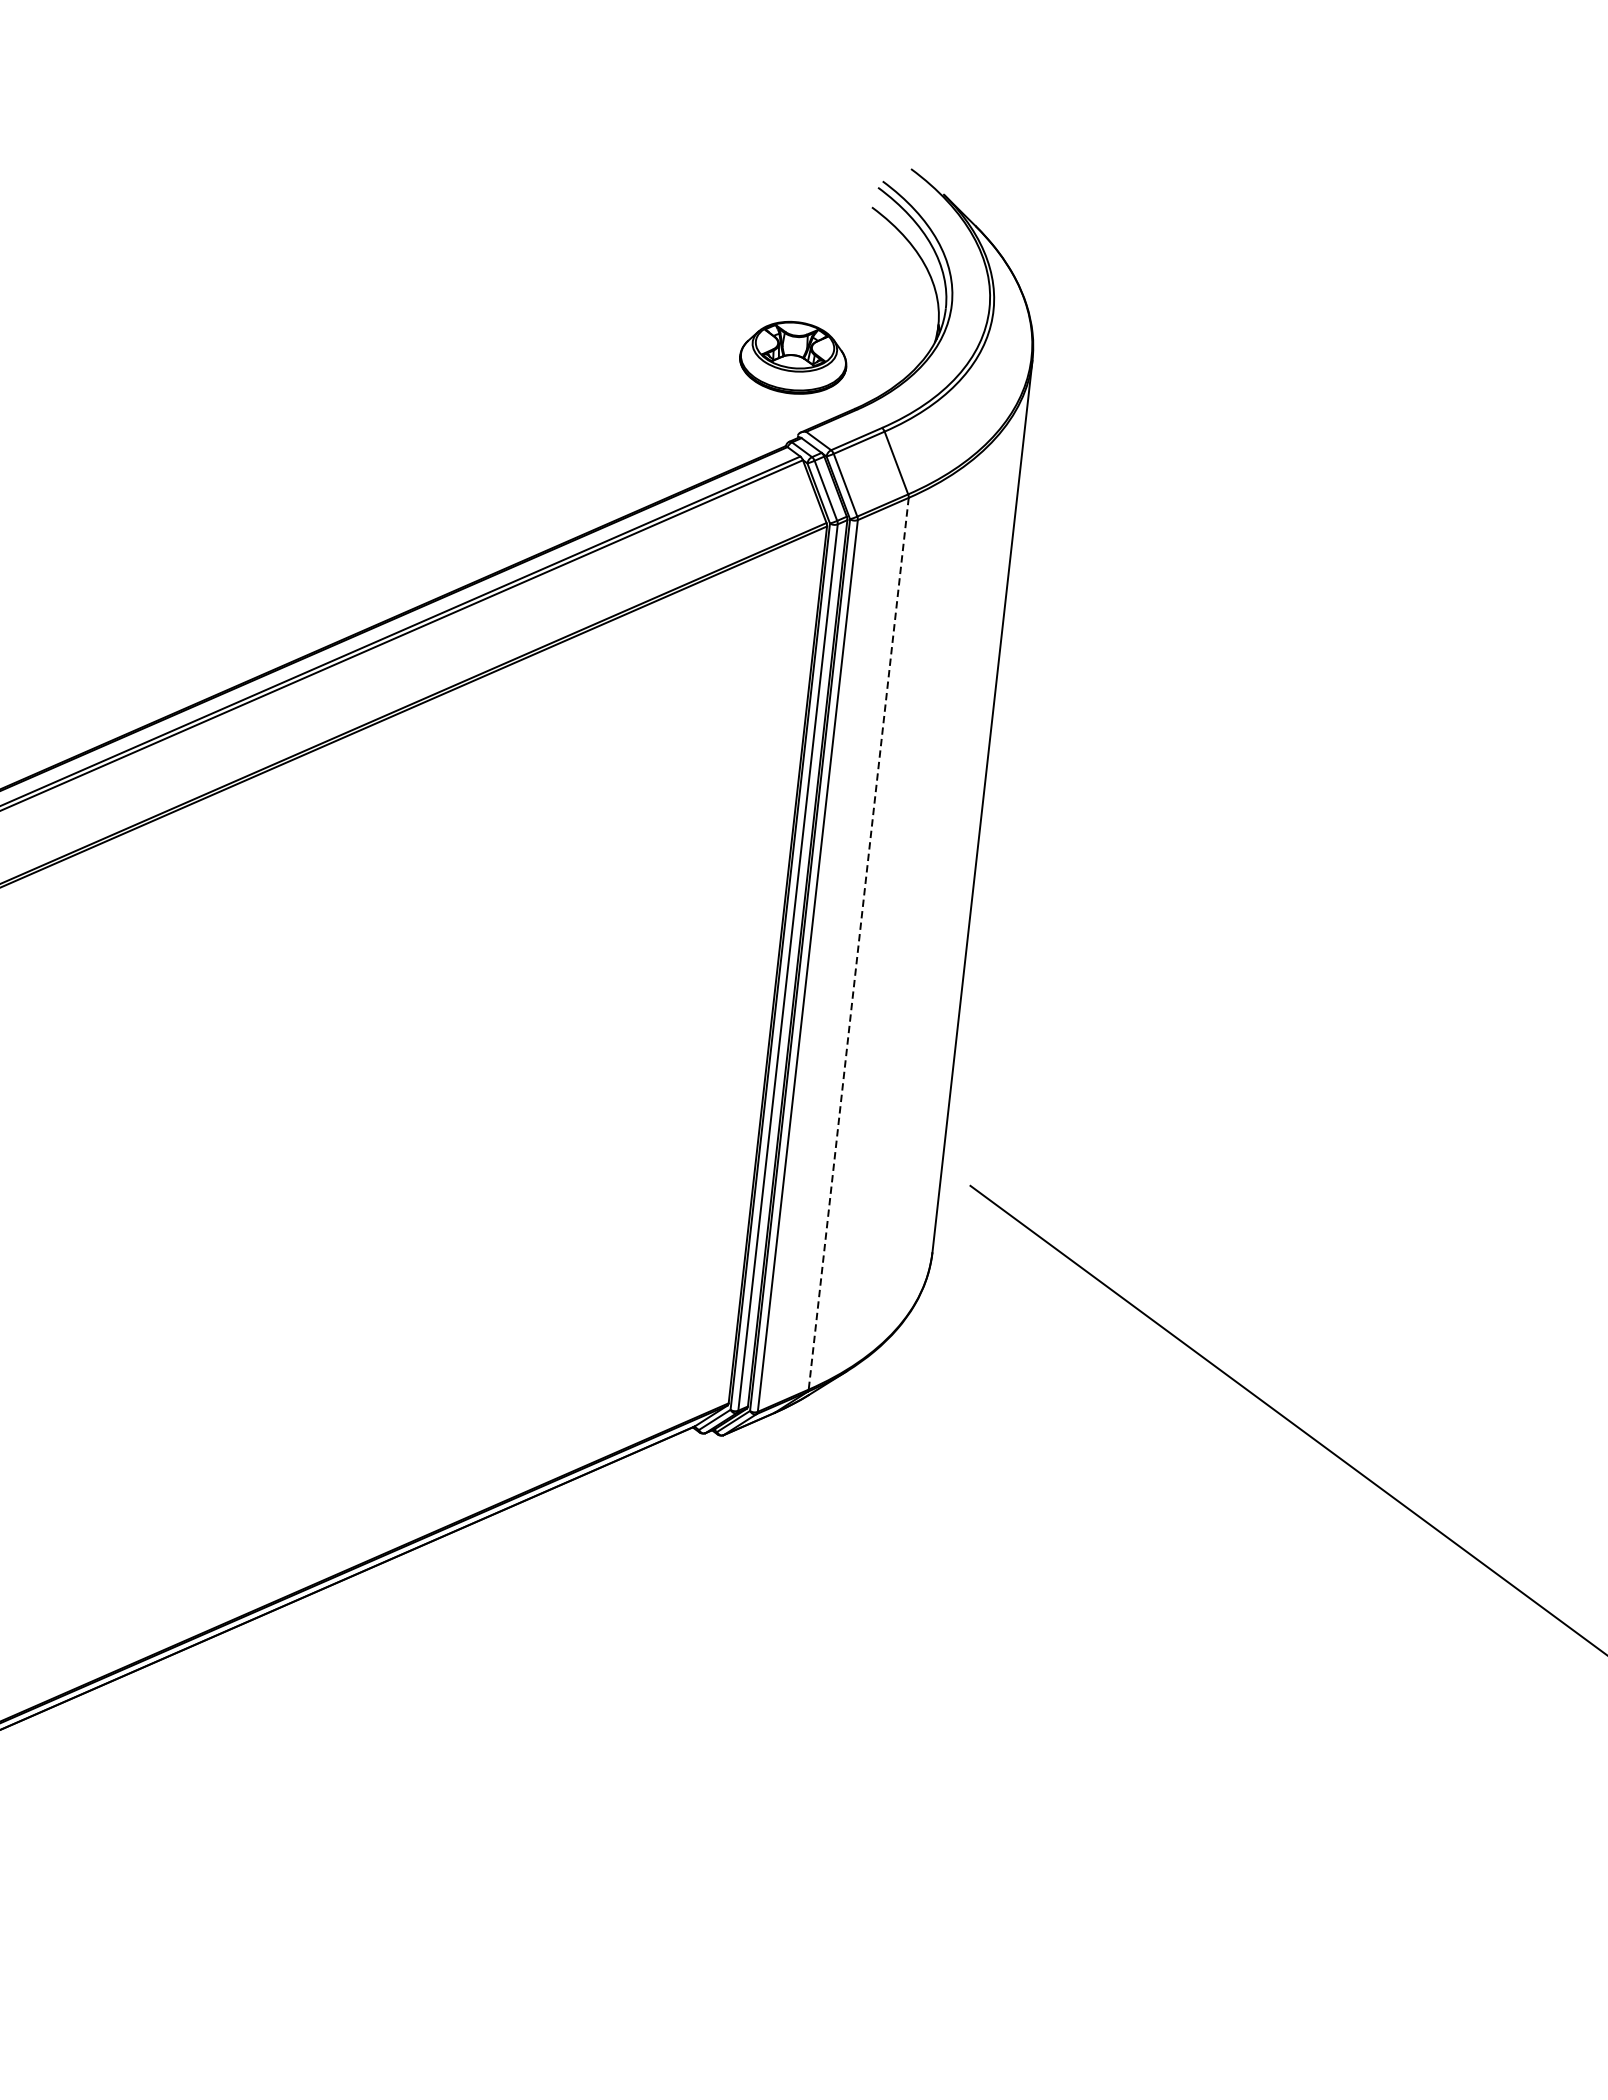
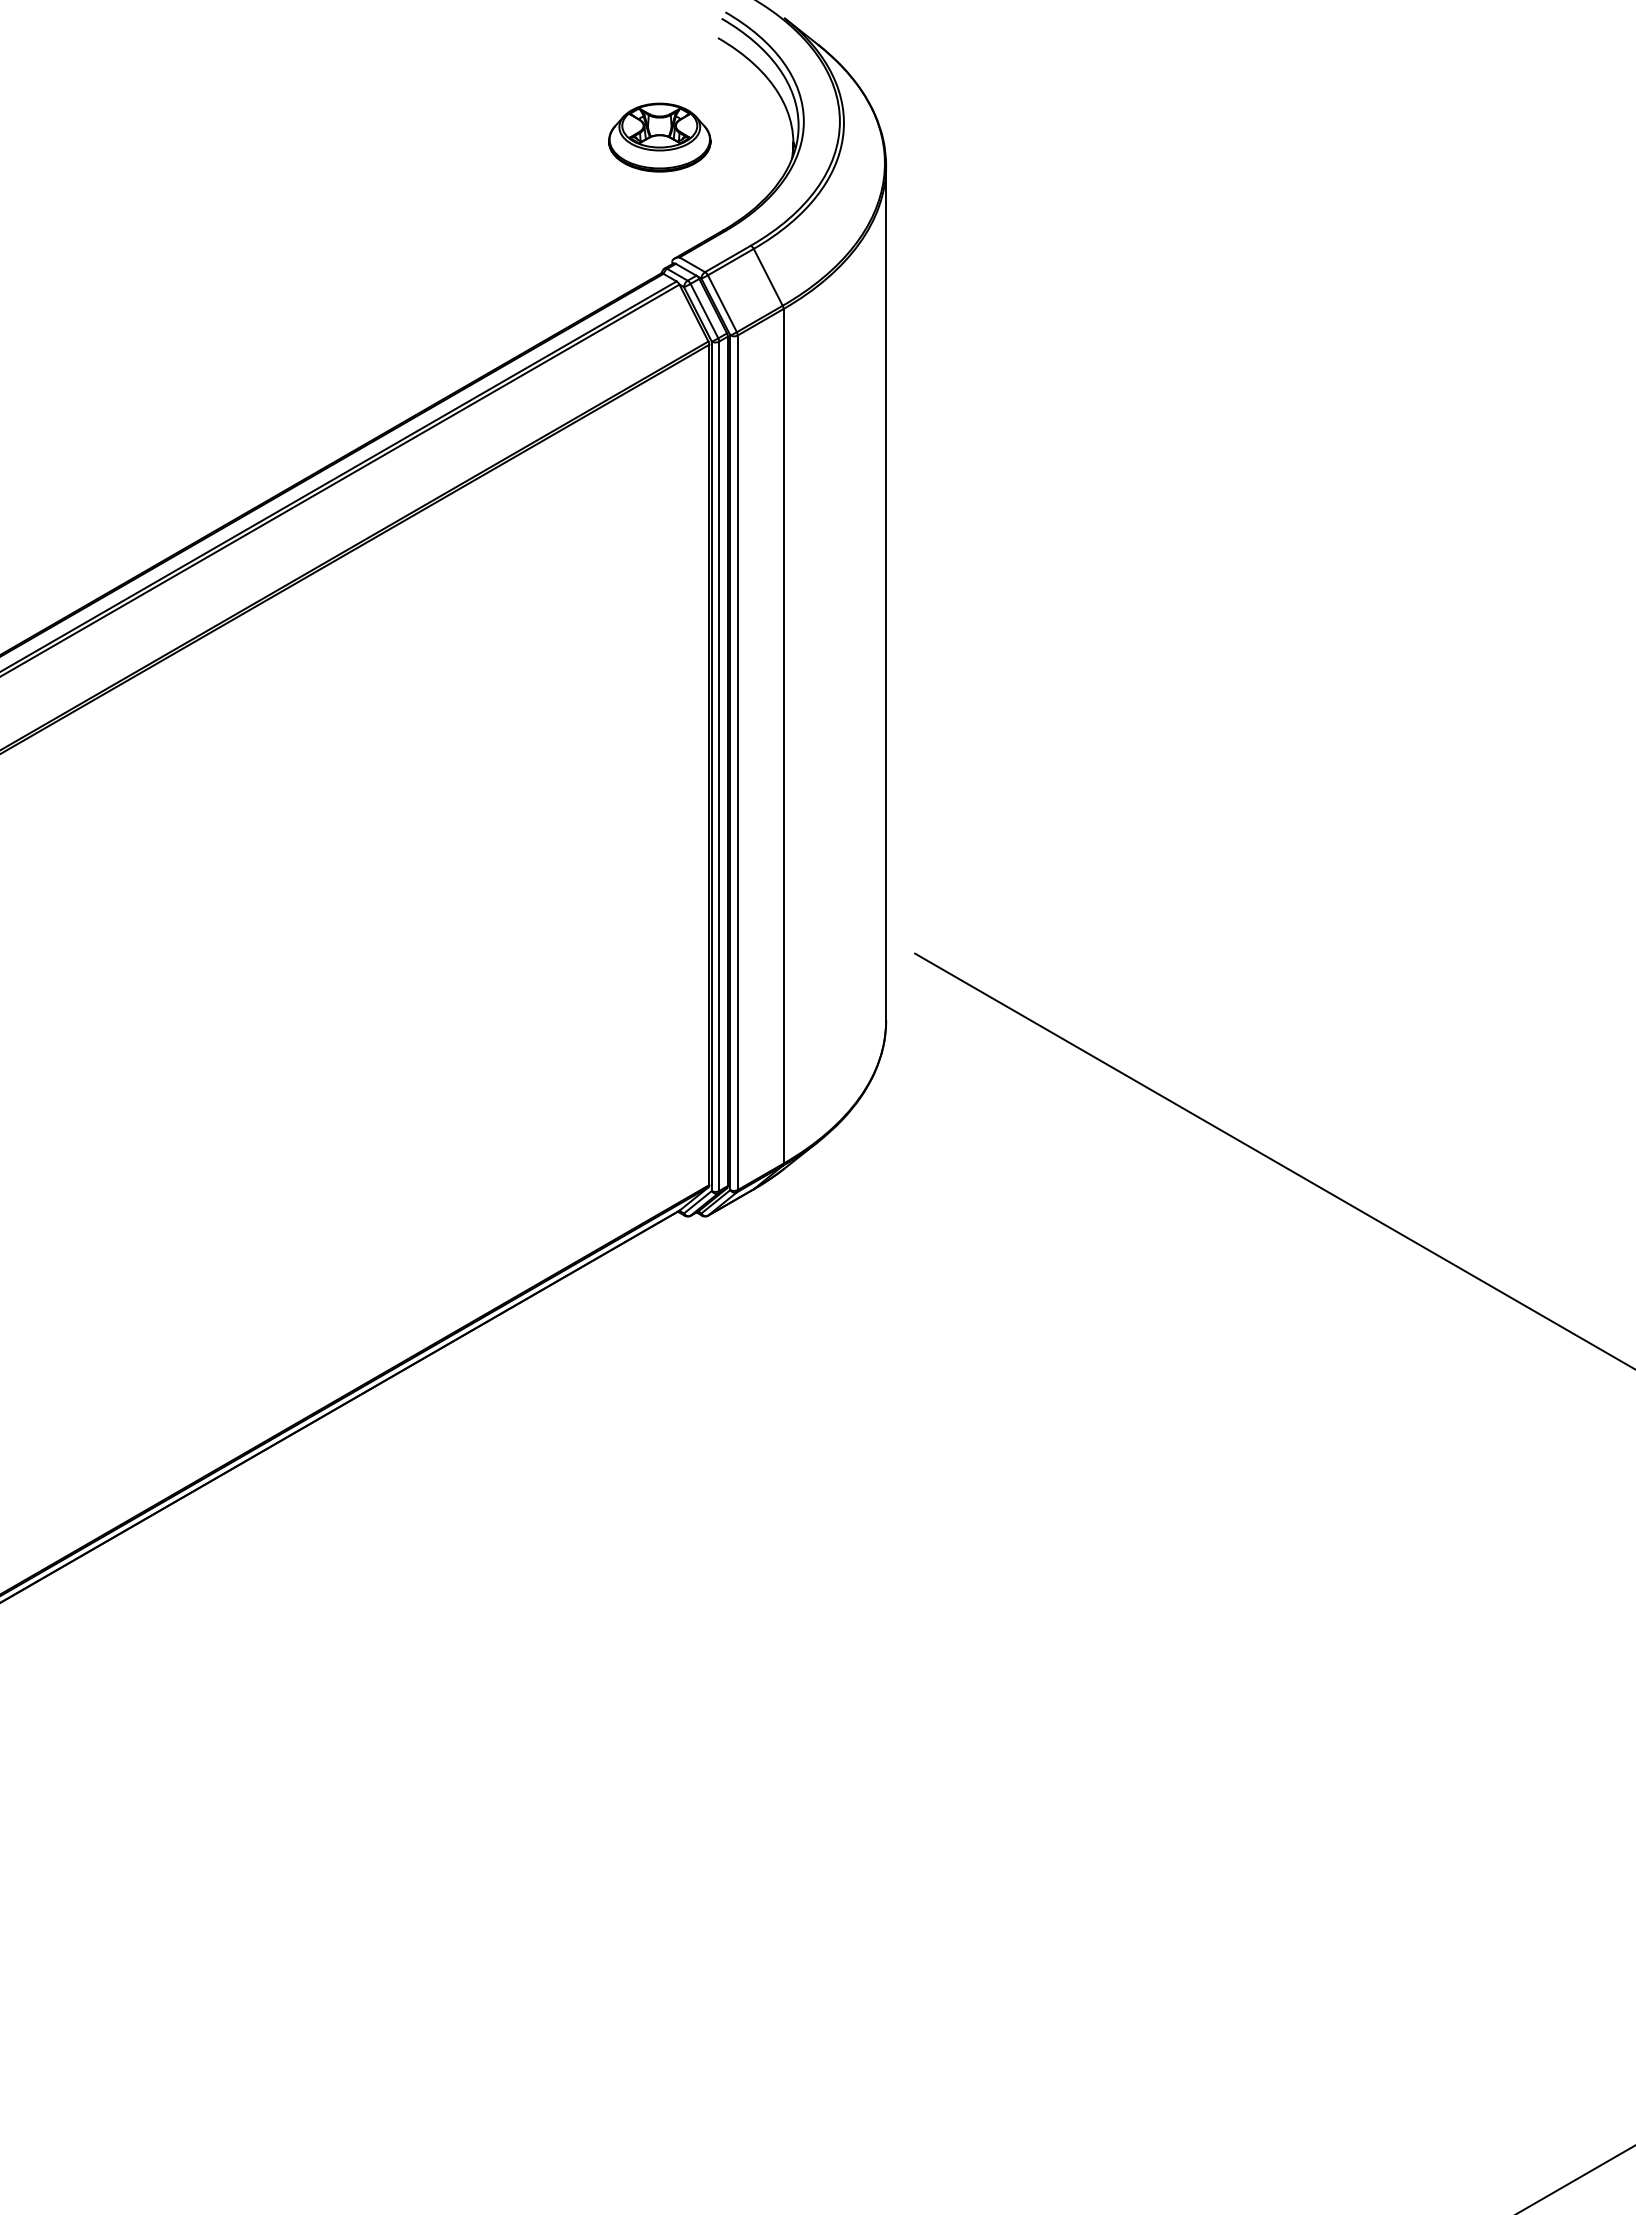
part: (793, 357) -> (659, 137), moved
line: (858, 943) -> (783, 736), dashed -> solid

